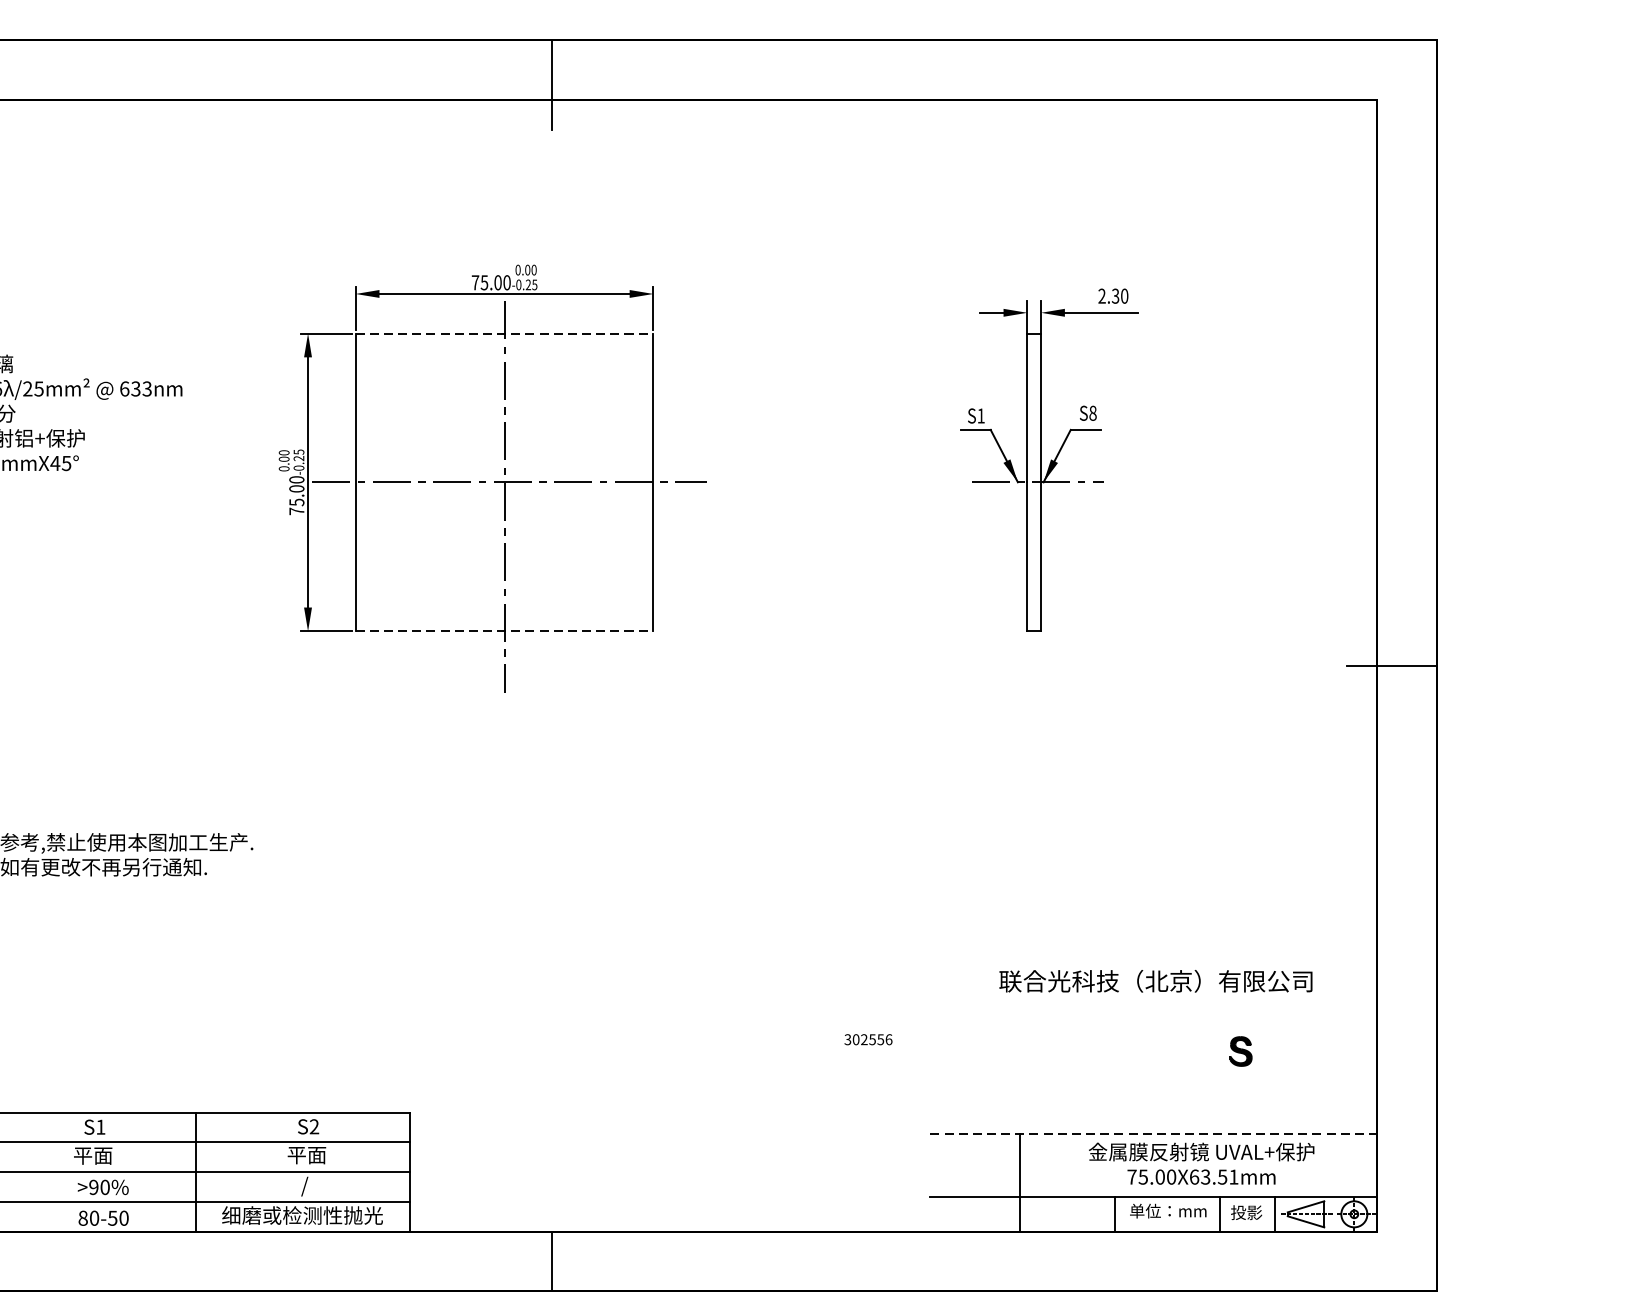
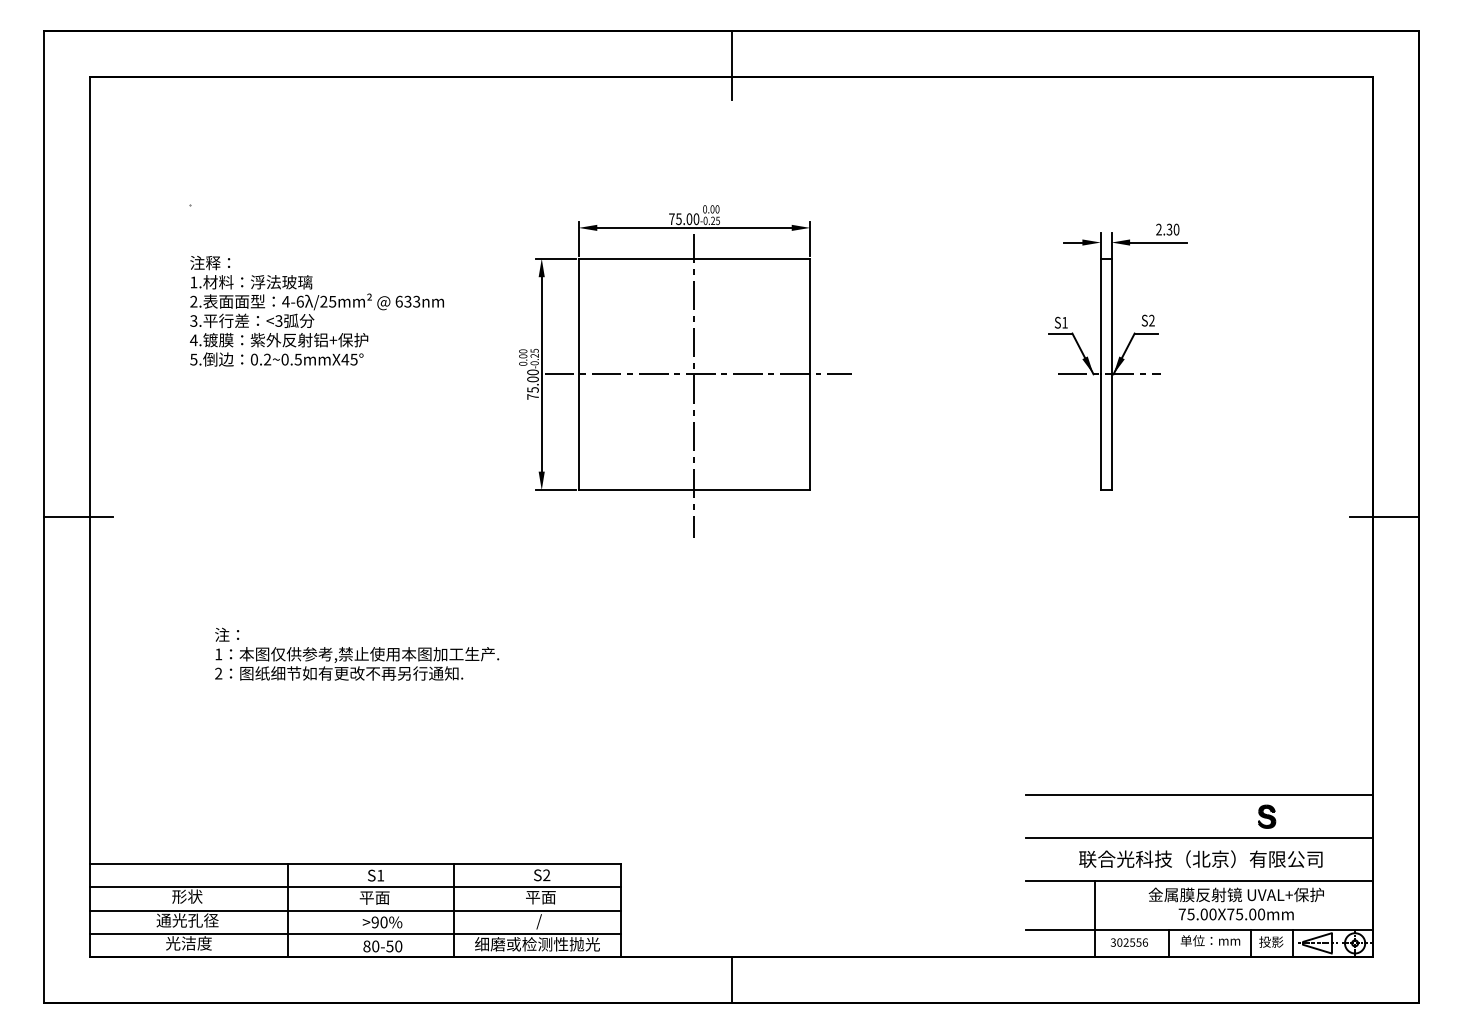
line: (504, 333) -> (694, 258), dashed -> solid
text: (1092, 413) -> (1151, 320), S8 -> S2
line: (504, 631) -> (694, 490), dashed -> solid
text: (1155, 980) -> (1200, 858), moved
line: (1152, 1022) -> (1198, 794), added
text: (867, 1039) -> (1128, 942), moved
line: (1152, 1079) -> (1198, 838), added
line: (1154, 1134) -> (1199, 881), dashed -> solid
text: (1214, 1177) -> (1246, 914), 75.00X63.51mm -> 75.00X75.00mm

